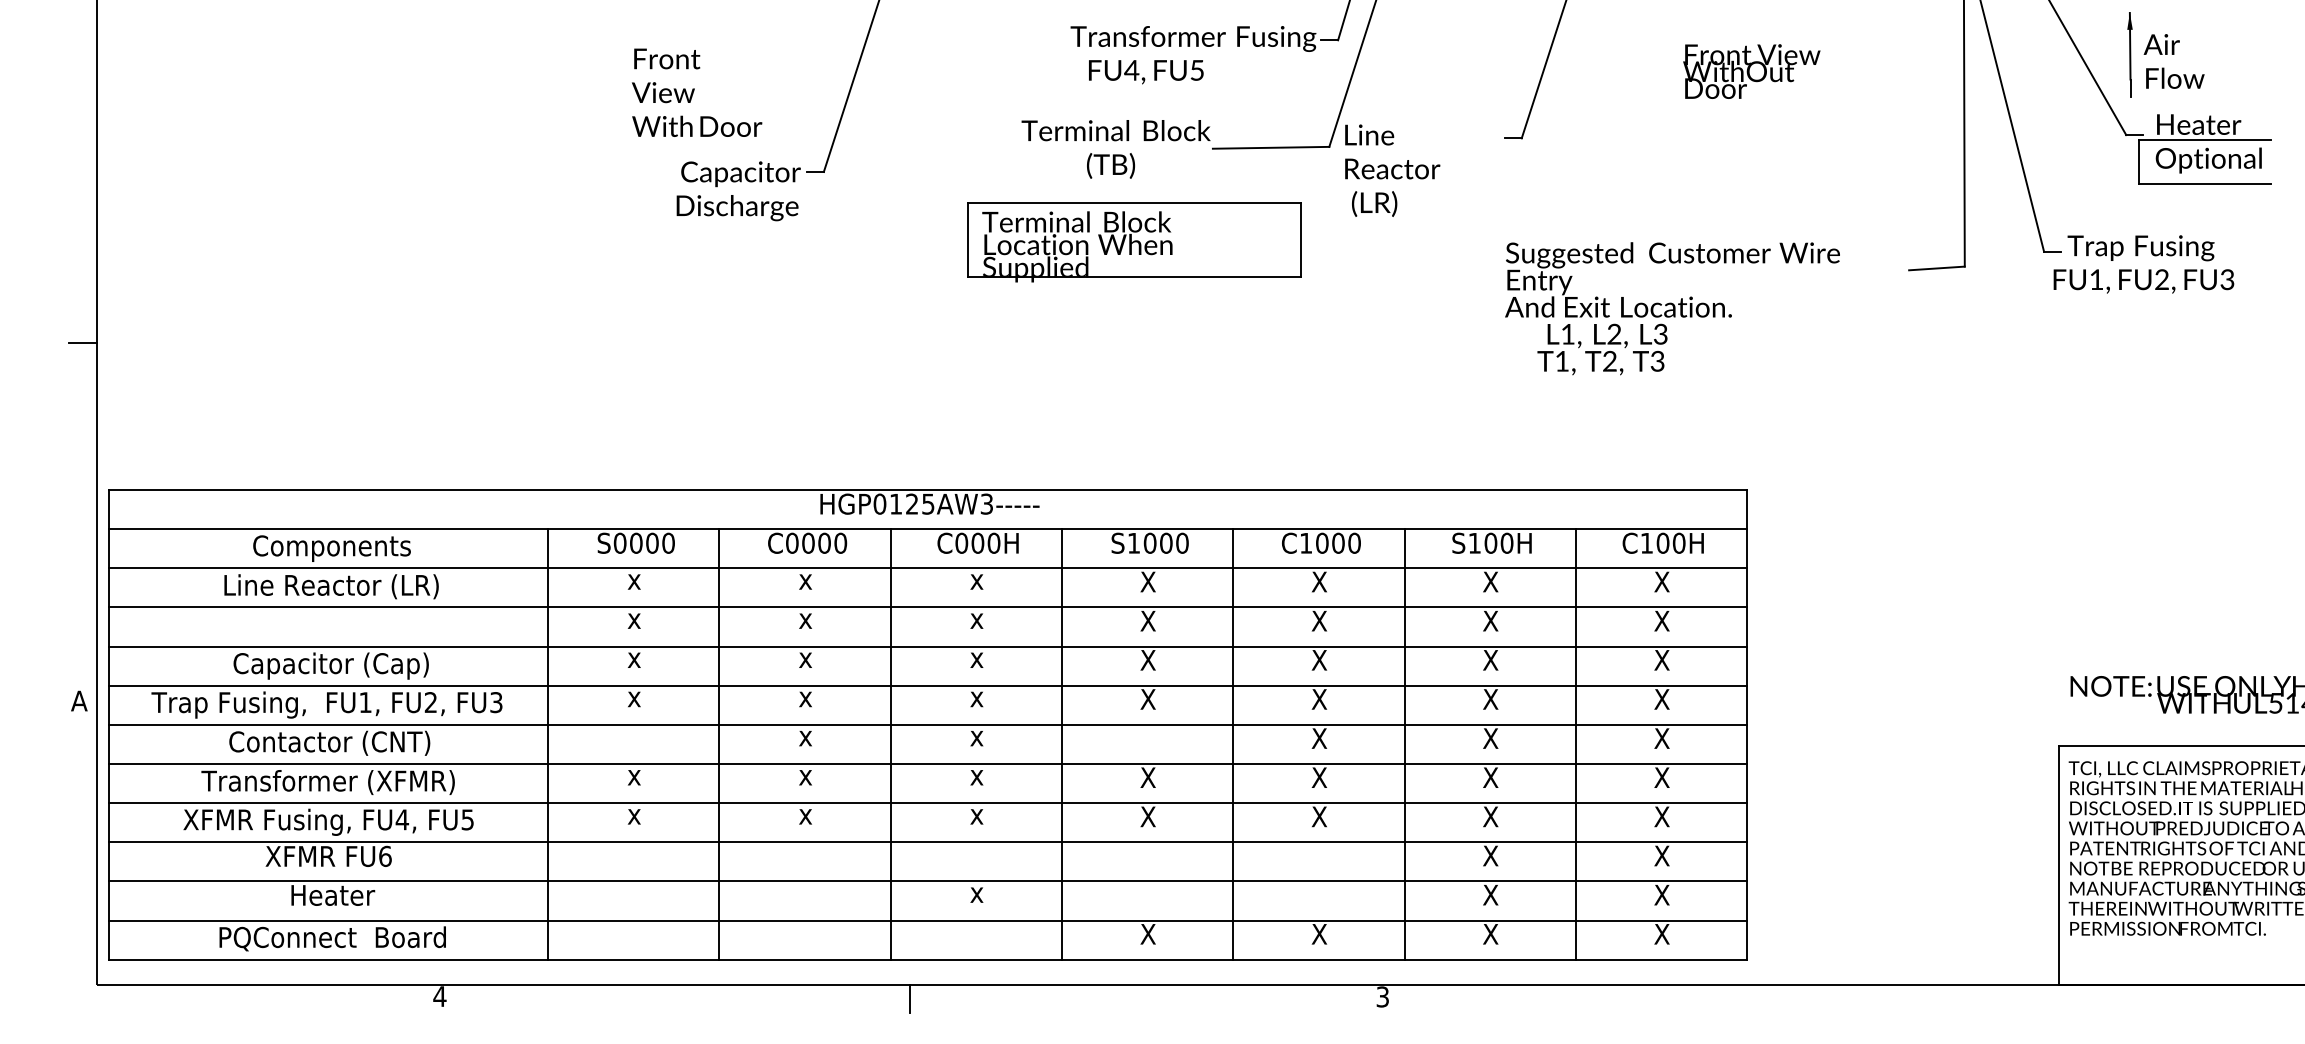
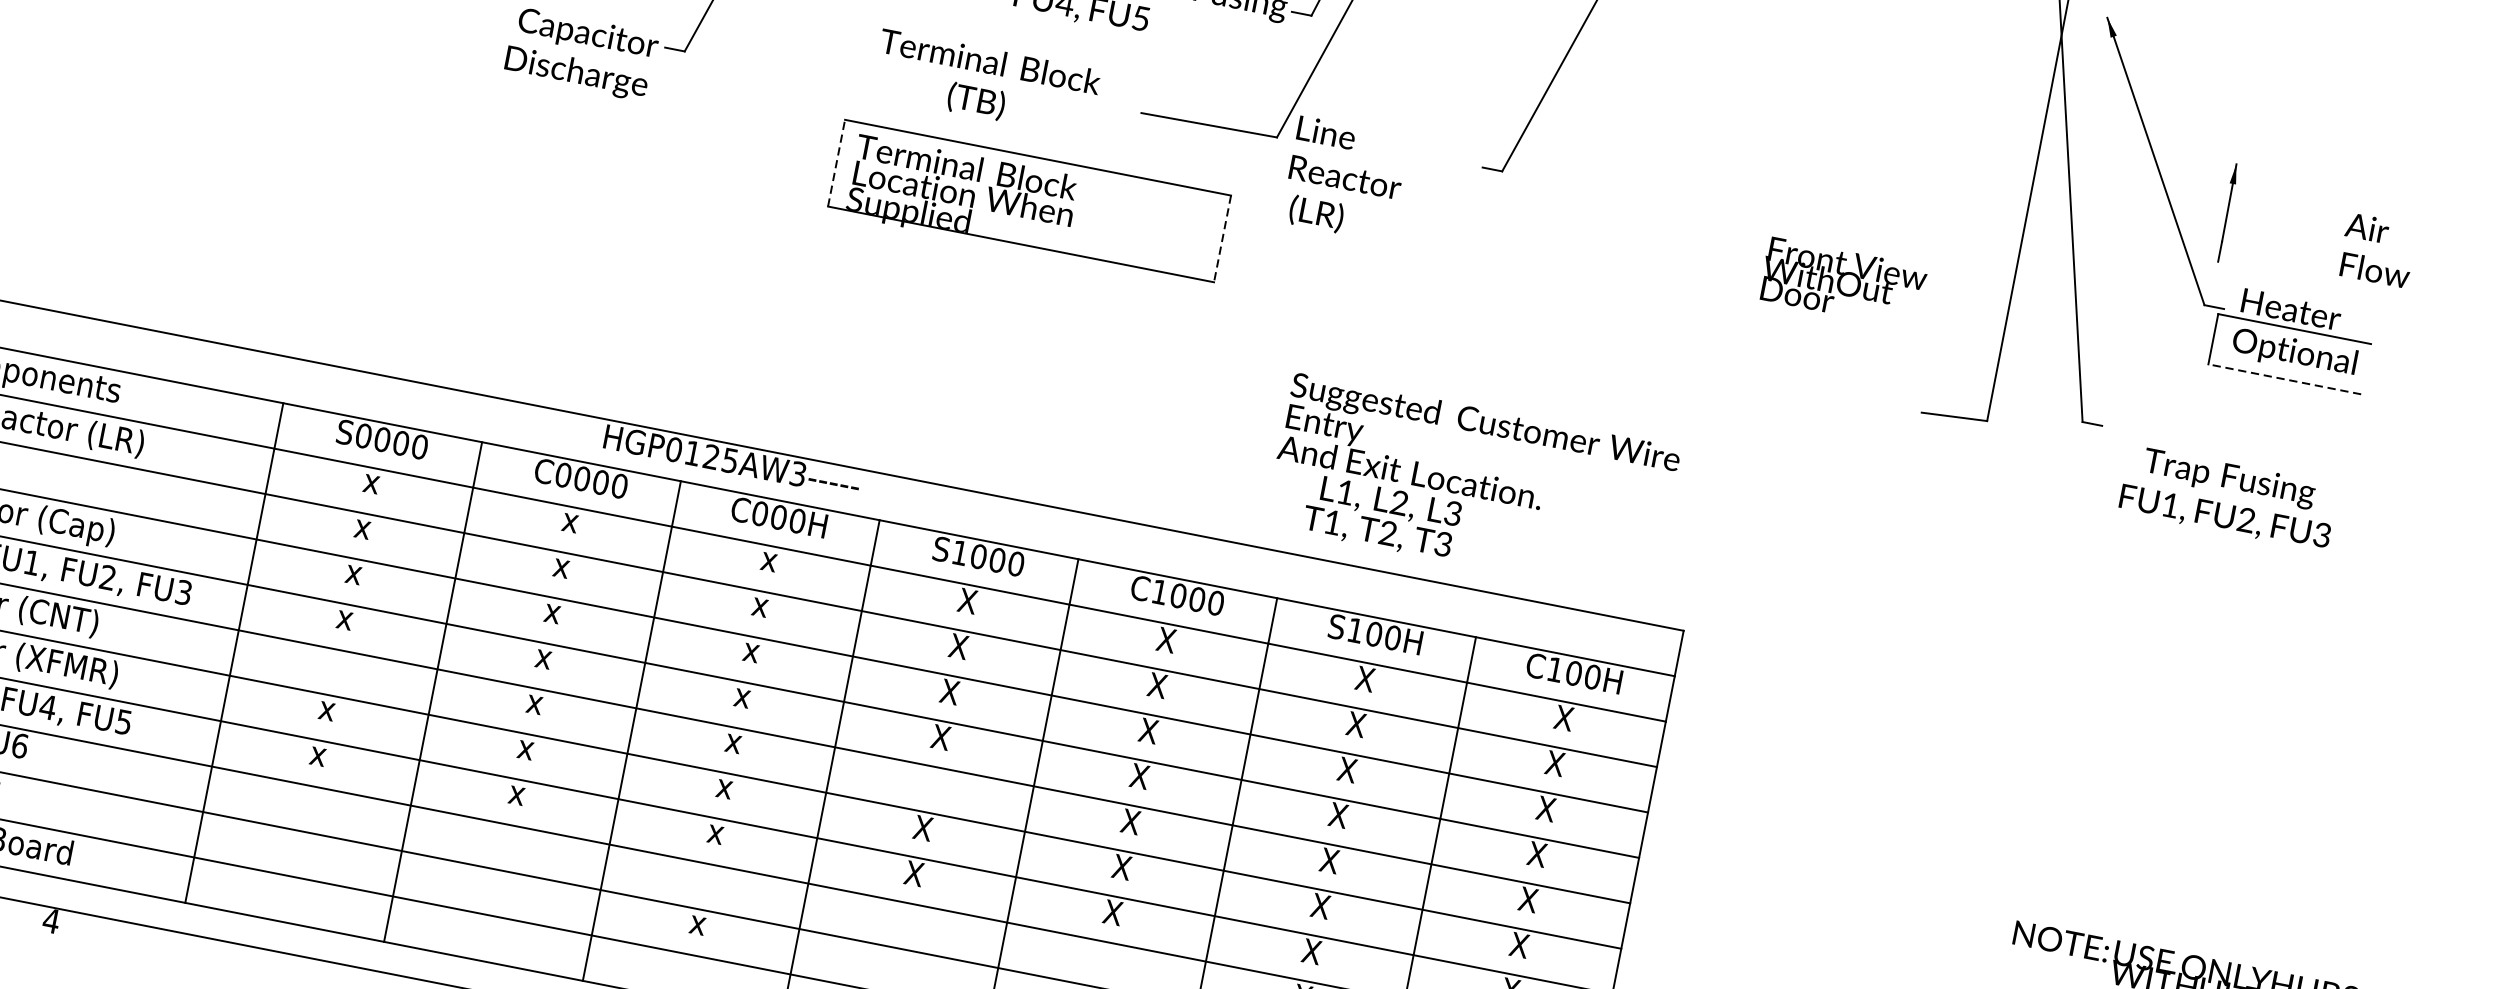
text: (2173, 61) -> (2377, 250), moved
text: (1751, 71) -> (1842, 282), moved
text: (1115, 149) -> (985, 83), moved
line: (2204, 183) -> (2284, 379), solid -> dashed
line: (968, 239) -> (837, 162), solid -> dashed
line: (1300, 240) -> (1222, 239), solid -> dashed
text: (2143, 264) -> (2228, 498), moved
text: (1672, 308) -> (1472, 486), moved

